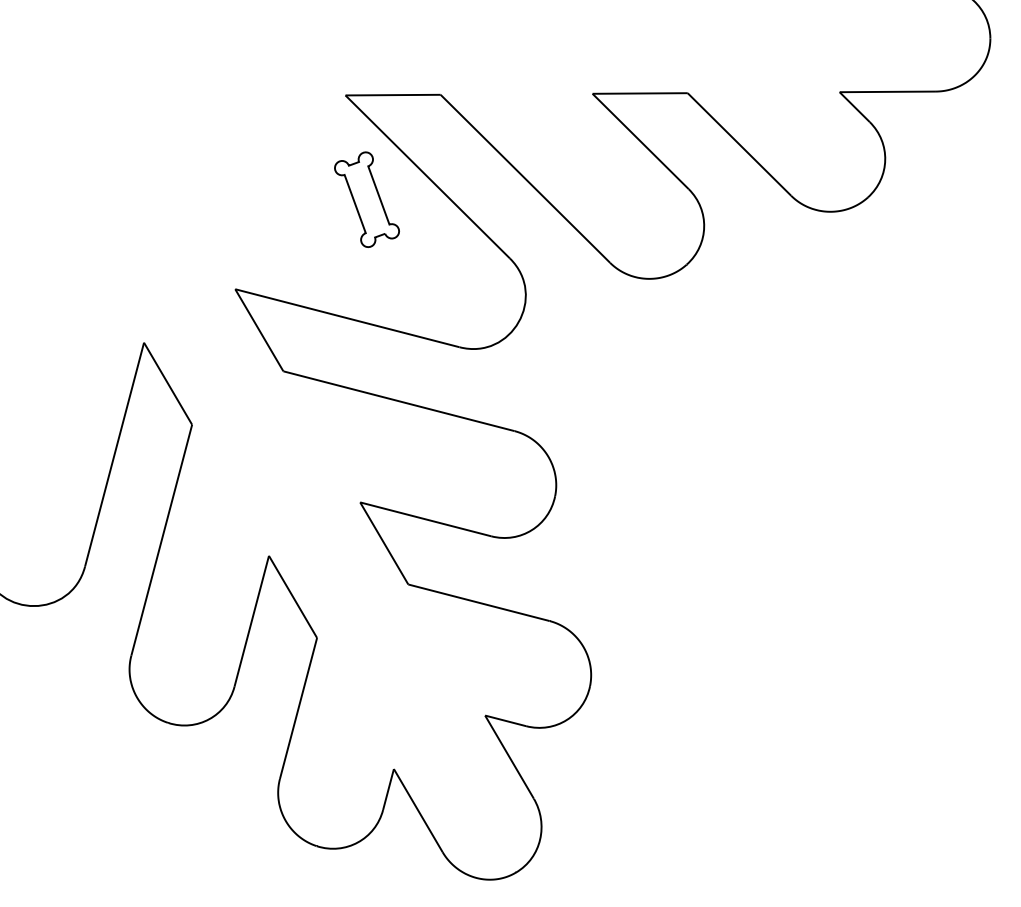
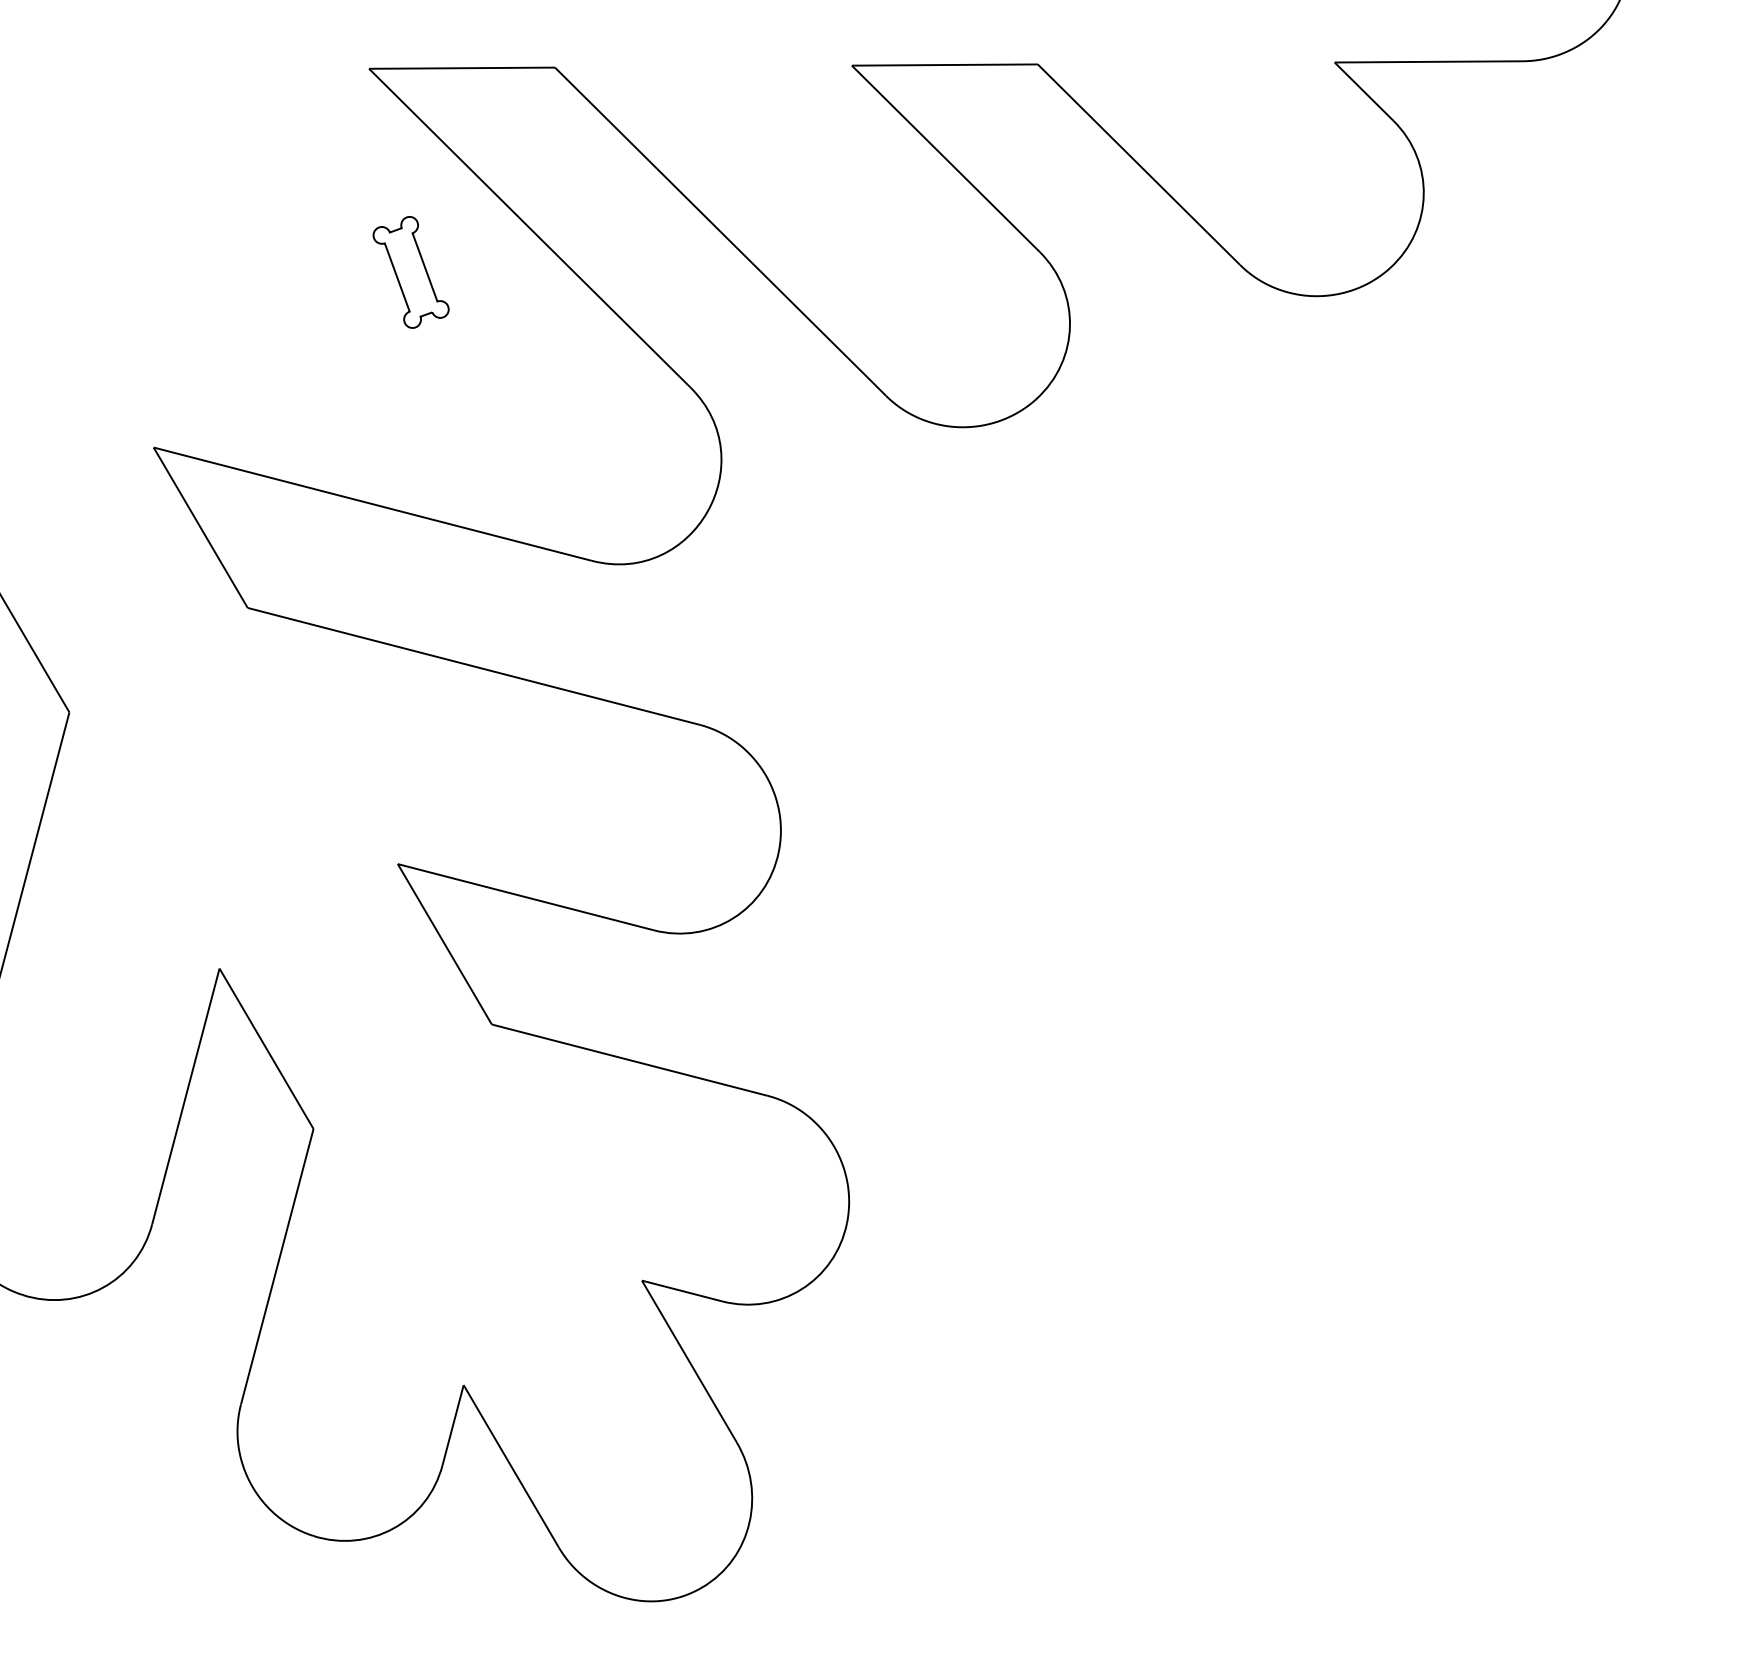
part: (366, 199) -> (410, 272), size x0.6

